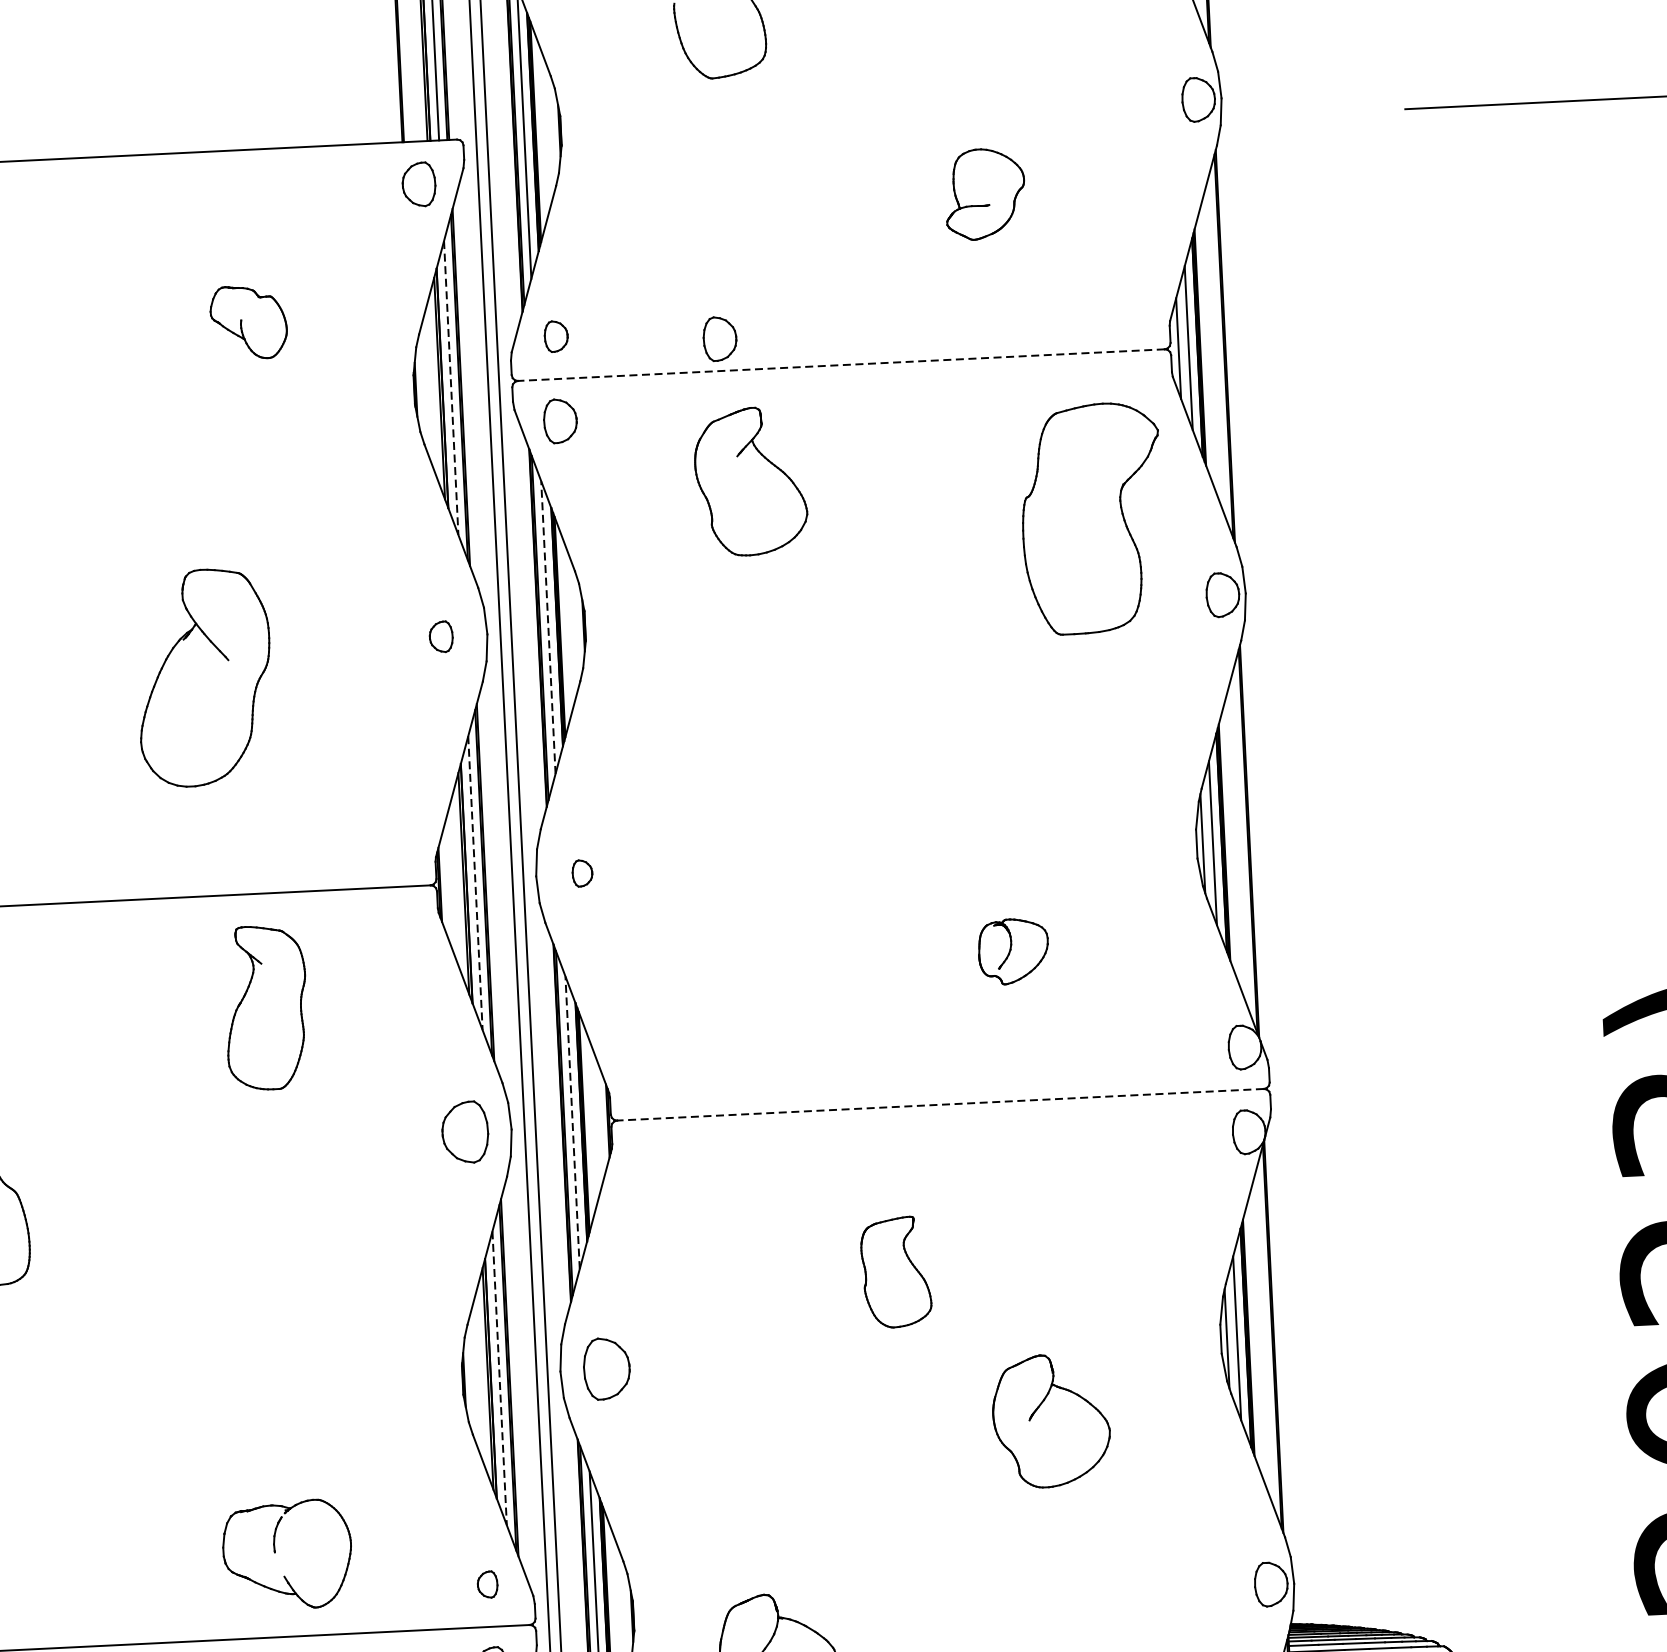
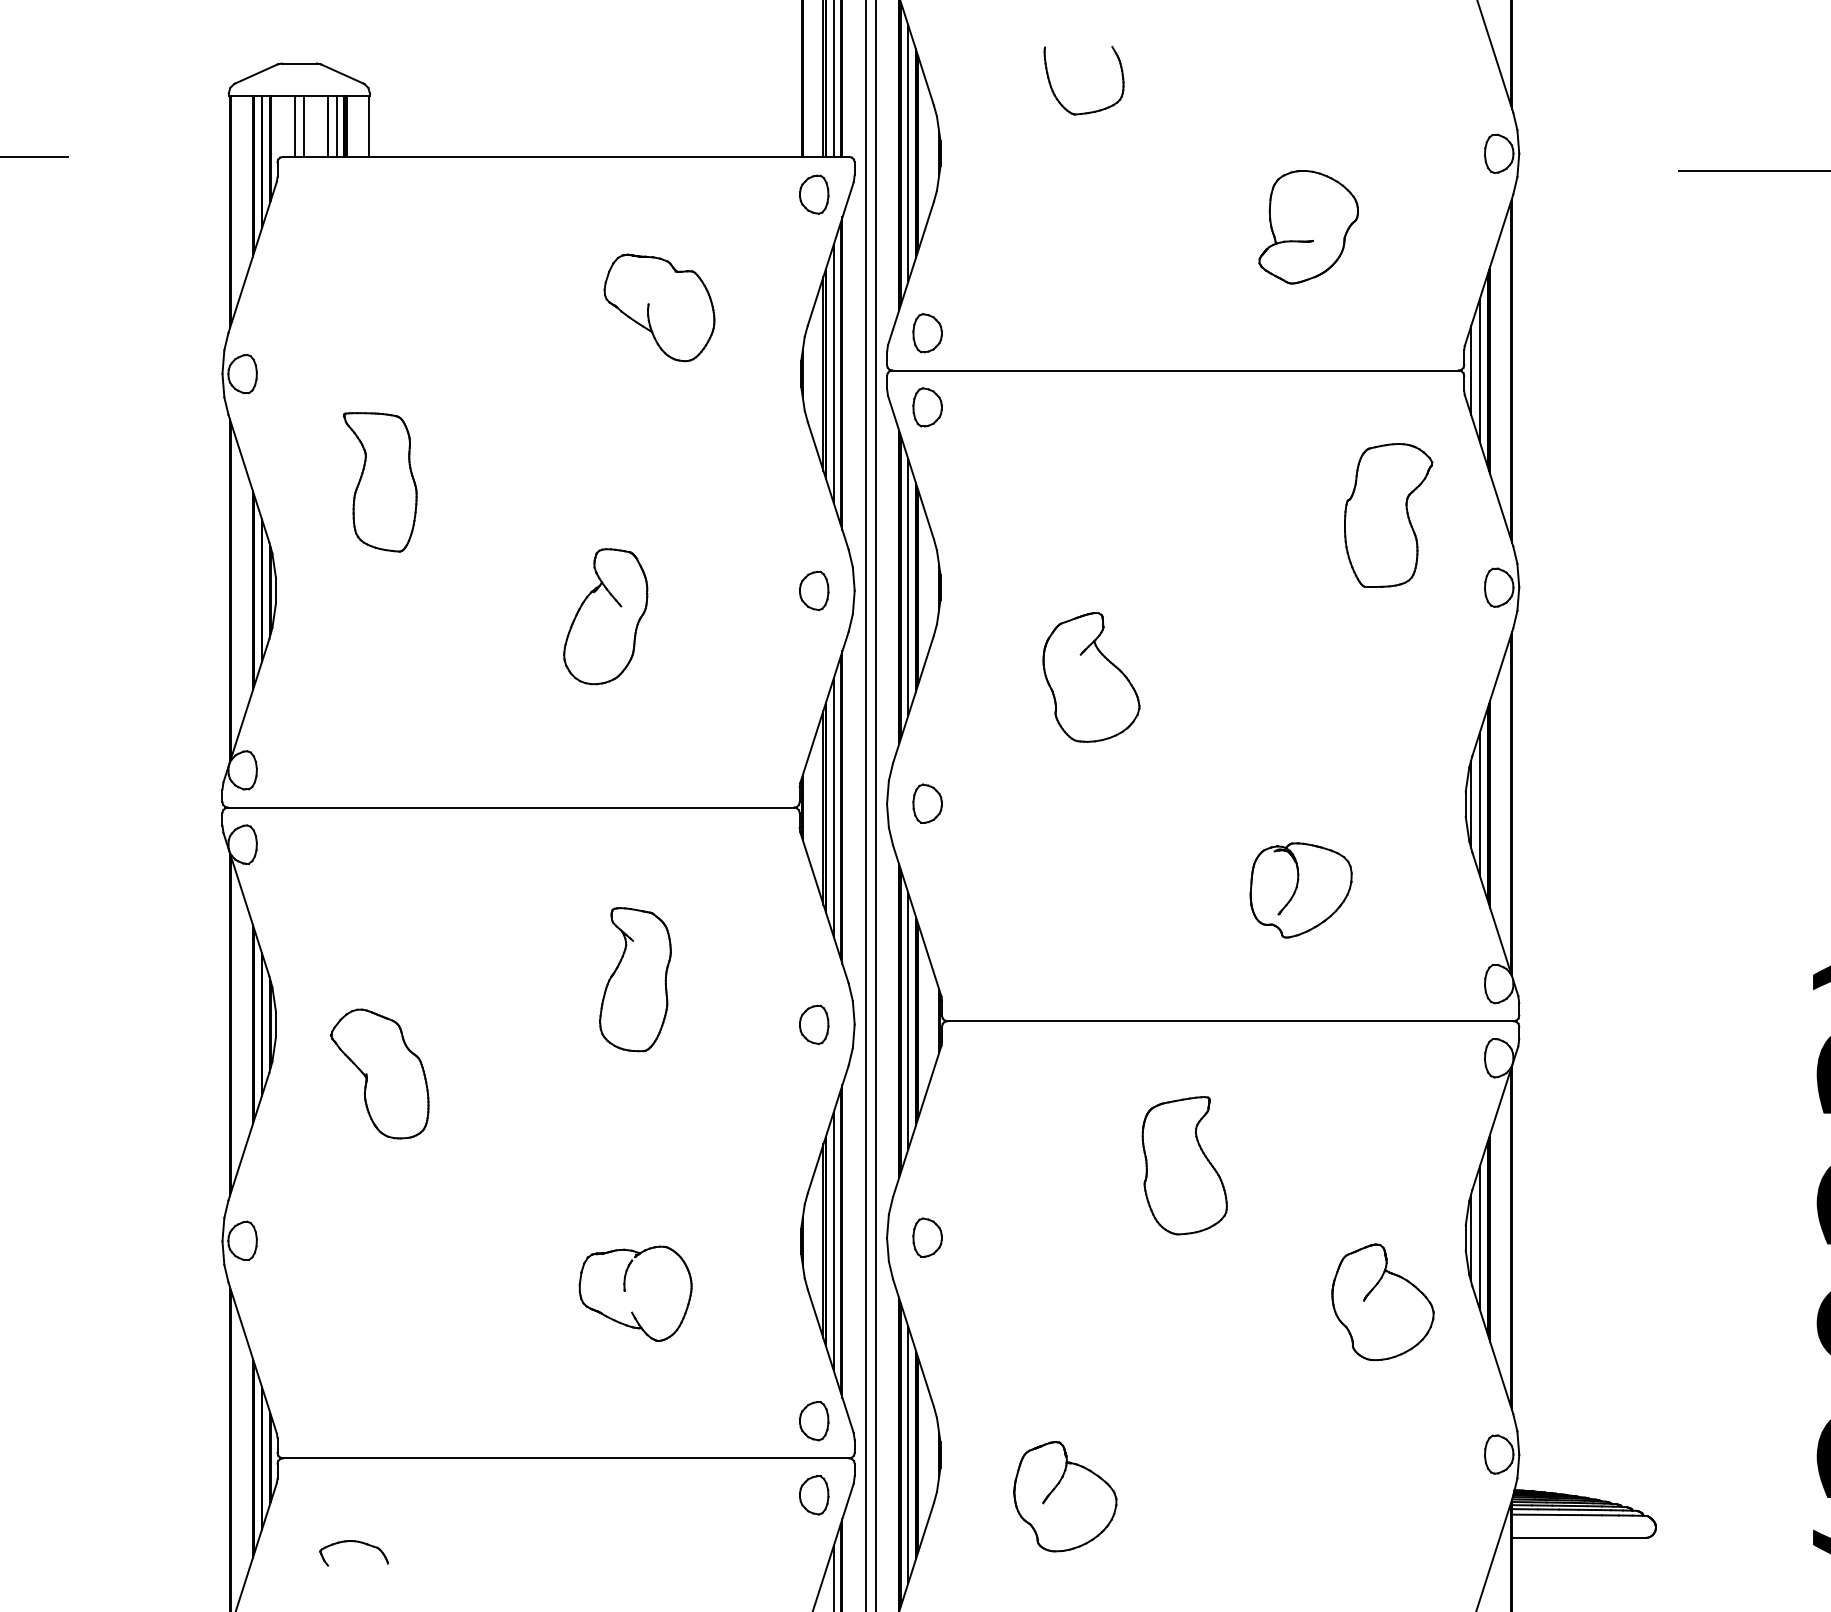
part: (985, 194) -> (1308, 227), size x1.43
part: (248, 322) -> (659, 307), size x1.67
part: (556, 336) -> (927, 333), size x1.43
part: (719, 339) -> (1070, 342), removed
line: (841, 365) -> (1175, 370), dashed -> solid
line: (451, 387) -> (833, 373), dashed -> solid
part: (750, 481) -> (1091, 677), moved
part: (1092, 518) -> (1388, 515), size x0.71
line: (548, 626) -> (908, 586), dashed -> solid
part: (441, 636) -> (814, 590), size x1.43
part: (204, 677) -> (605, 616), size x0.71
part: (582, 873) -> (927, 803), size x1.67
line: (475, 883) -> (833, 807), dashed -> solid
part: (1012, 951) -> (1300, 890), size x1.67
part: (266, 1007) -> (635, 979), moved
line: (940, 1105) -> (1230, 1021), dashed -> solid
line: (572, 1121) -> (908, 1020), dashed -> solid
part: (465, 1131) -> (814, 1024), size x0.71
part: (895, 1272) -> (1184, 1165), size x1.43
part: (606, 1368) -> (927, 1237), size x0.71
line: (499, 1378) -> (833, 1241), dashed -> solid
part: (1050, 1421) -> (1382, 1302), moved
part: (287, 1554) -> (635, 1293), moved
part: (487, 1584) -> (814, 1421), size x1.67

